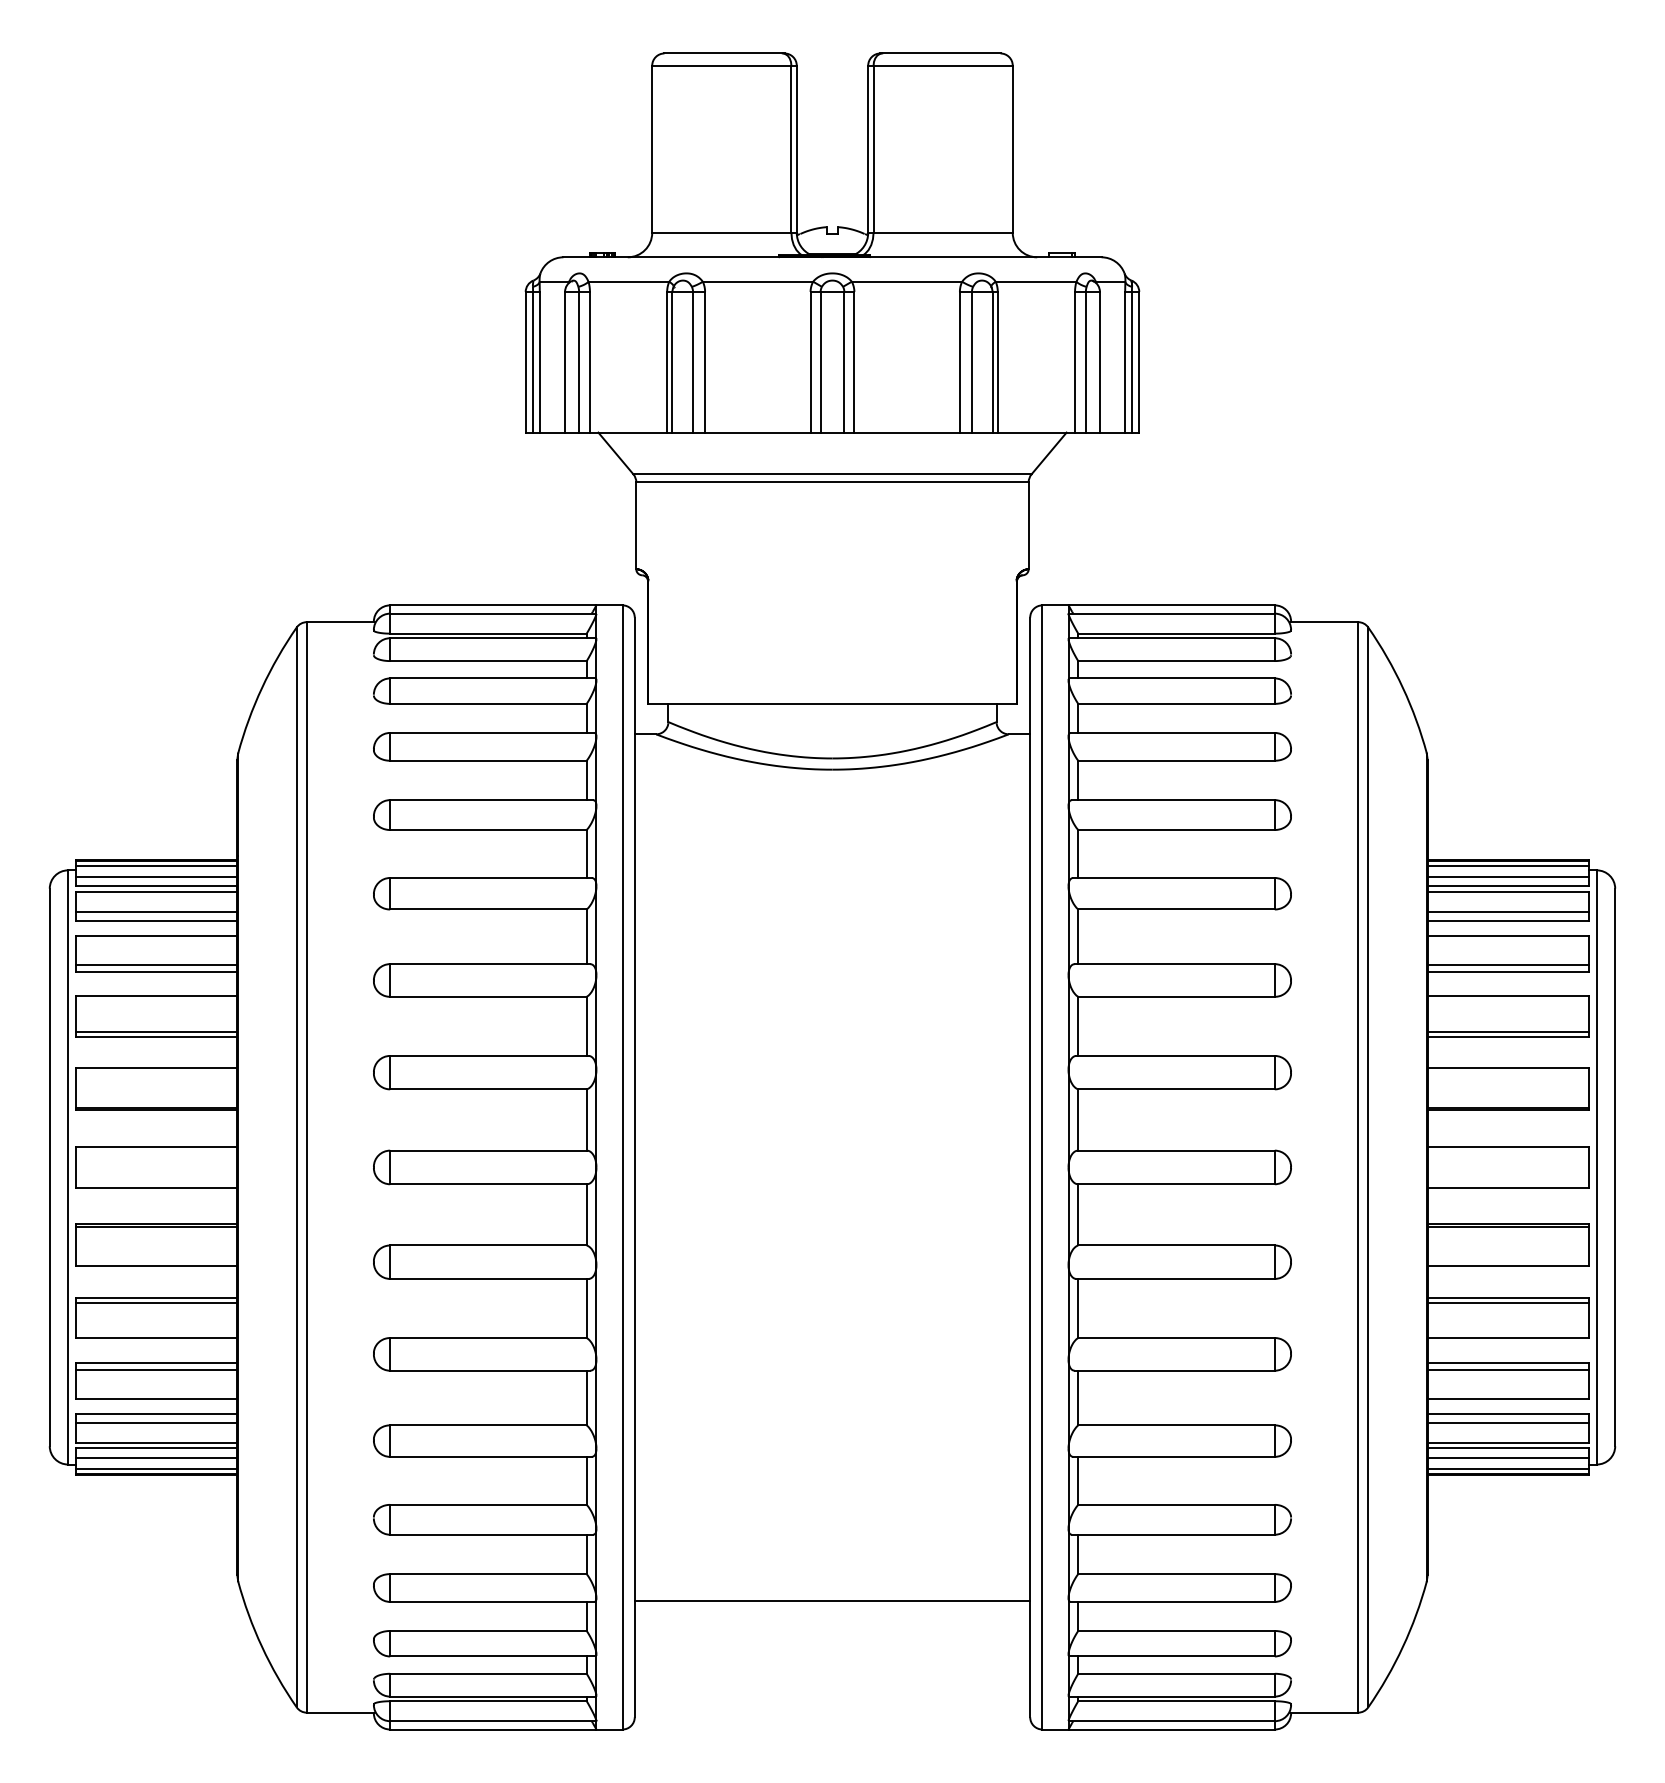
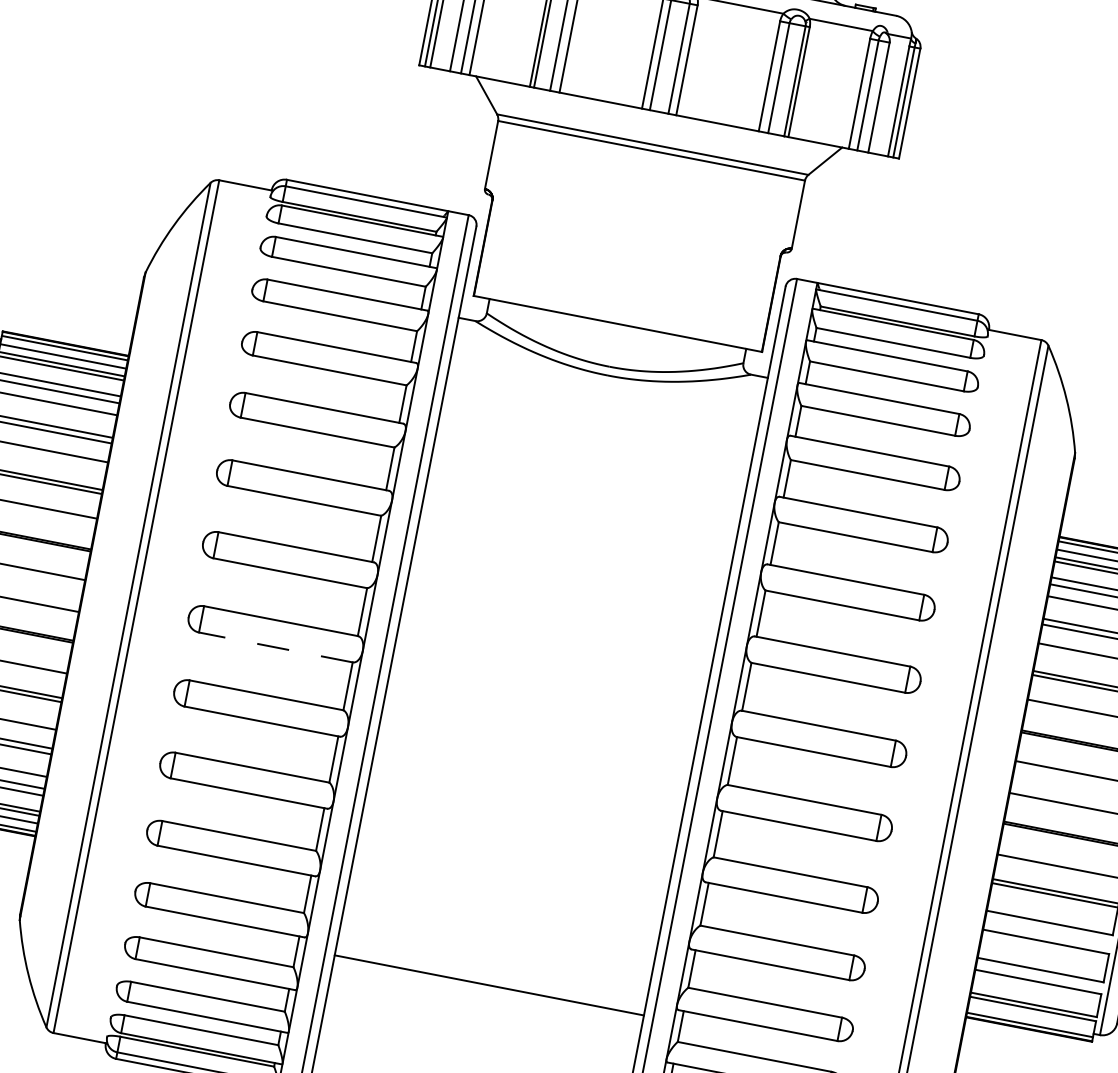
line: (488, 1184) -> (275, 647), solid -> dashed
line: (1507, 1369) -> (1044, 947), removed
line: (1507, 1422) -> (1036, 988), removed
line: (1507, 1458) -> (1031, 1016), removed
line: (832, 1600) -> (489, 985), moved

